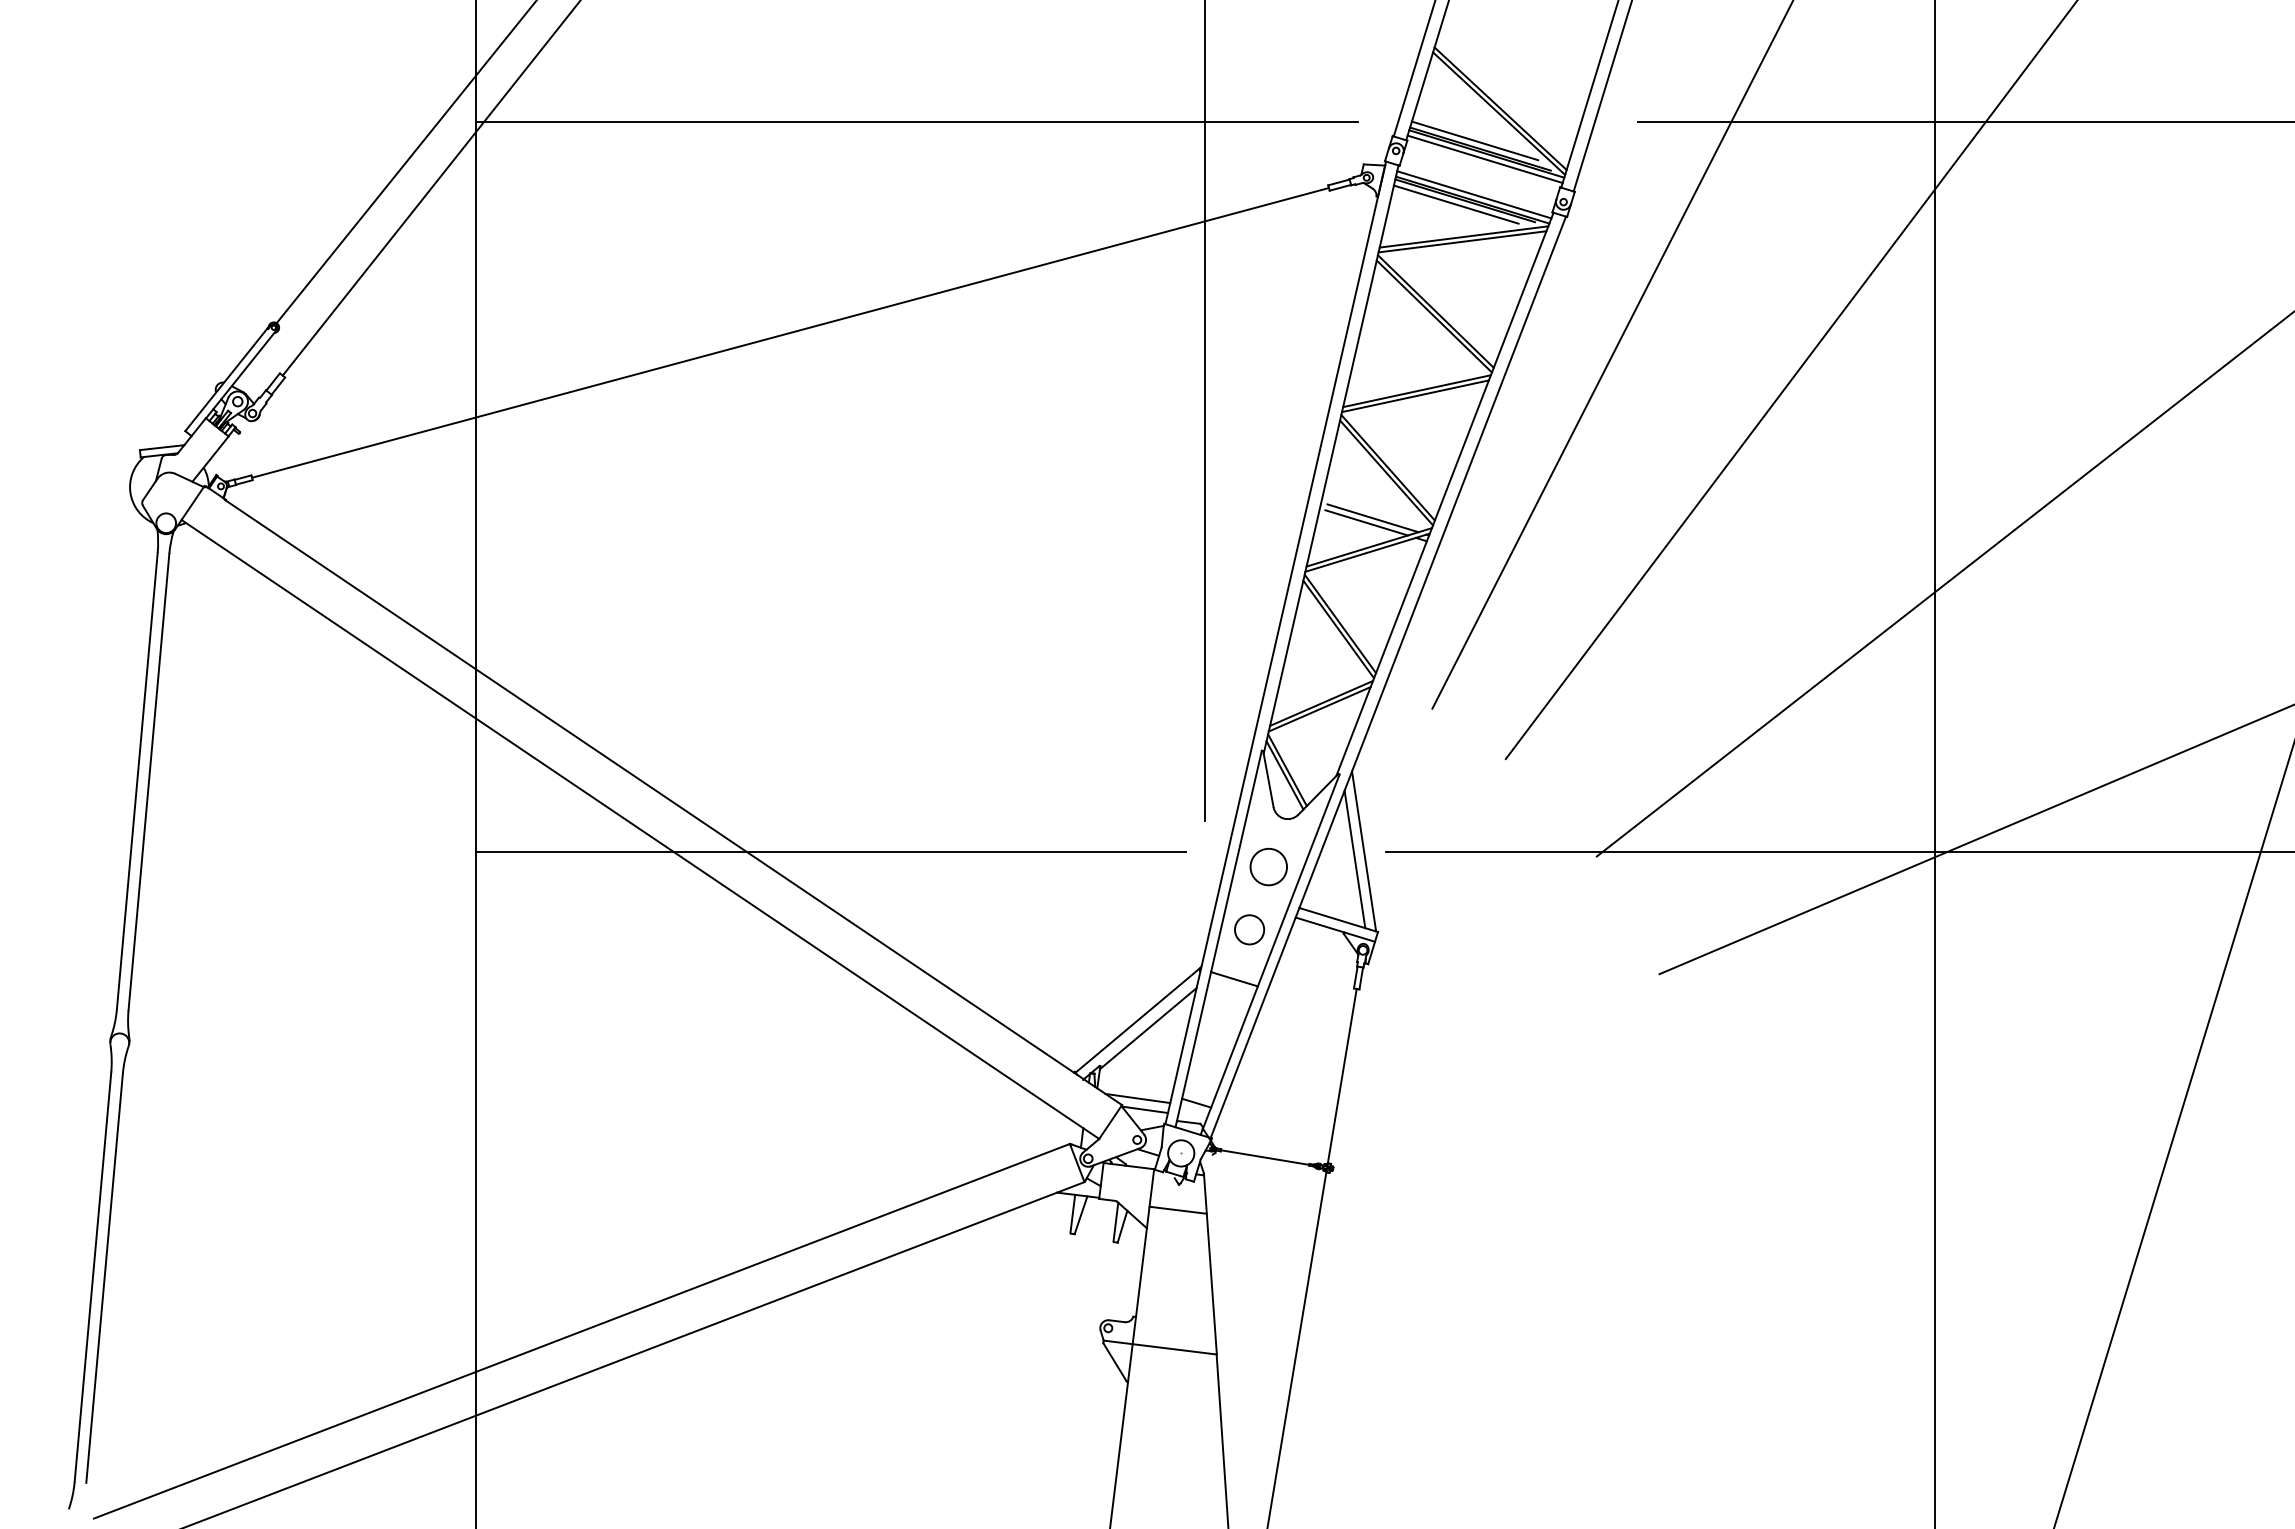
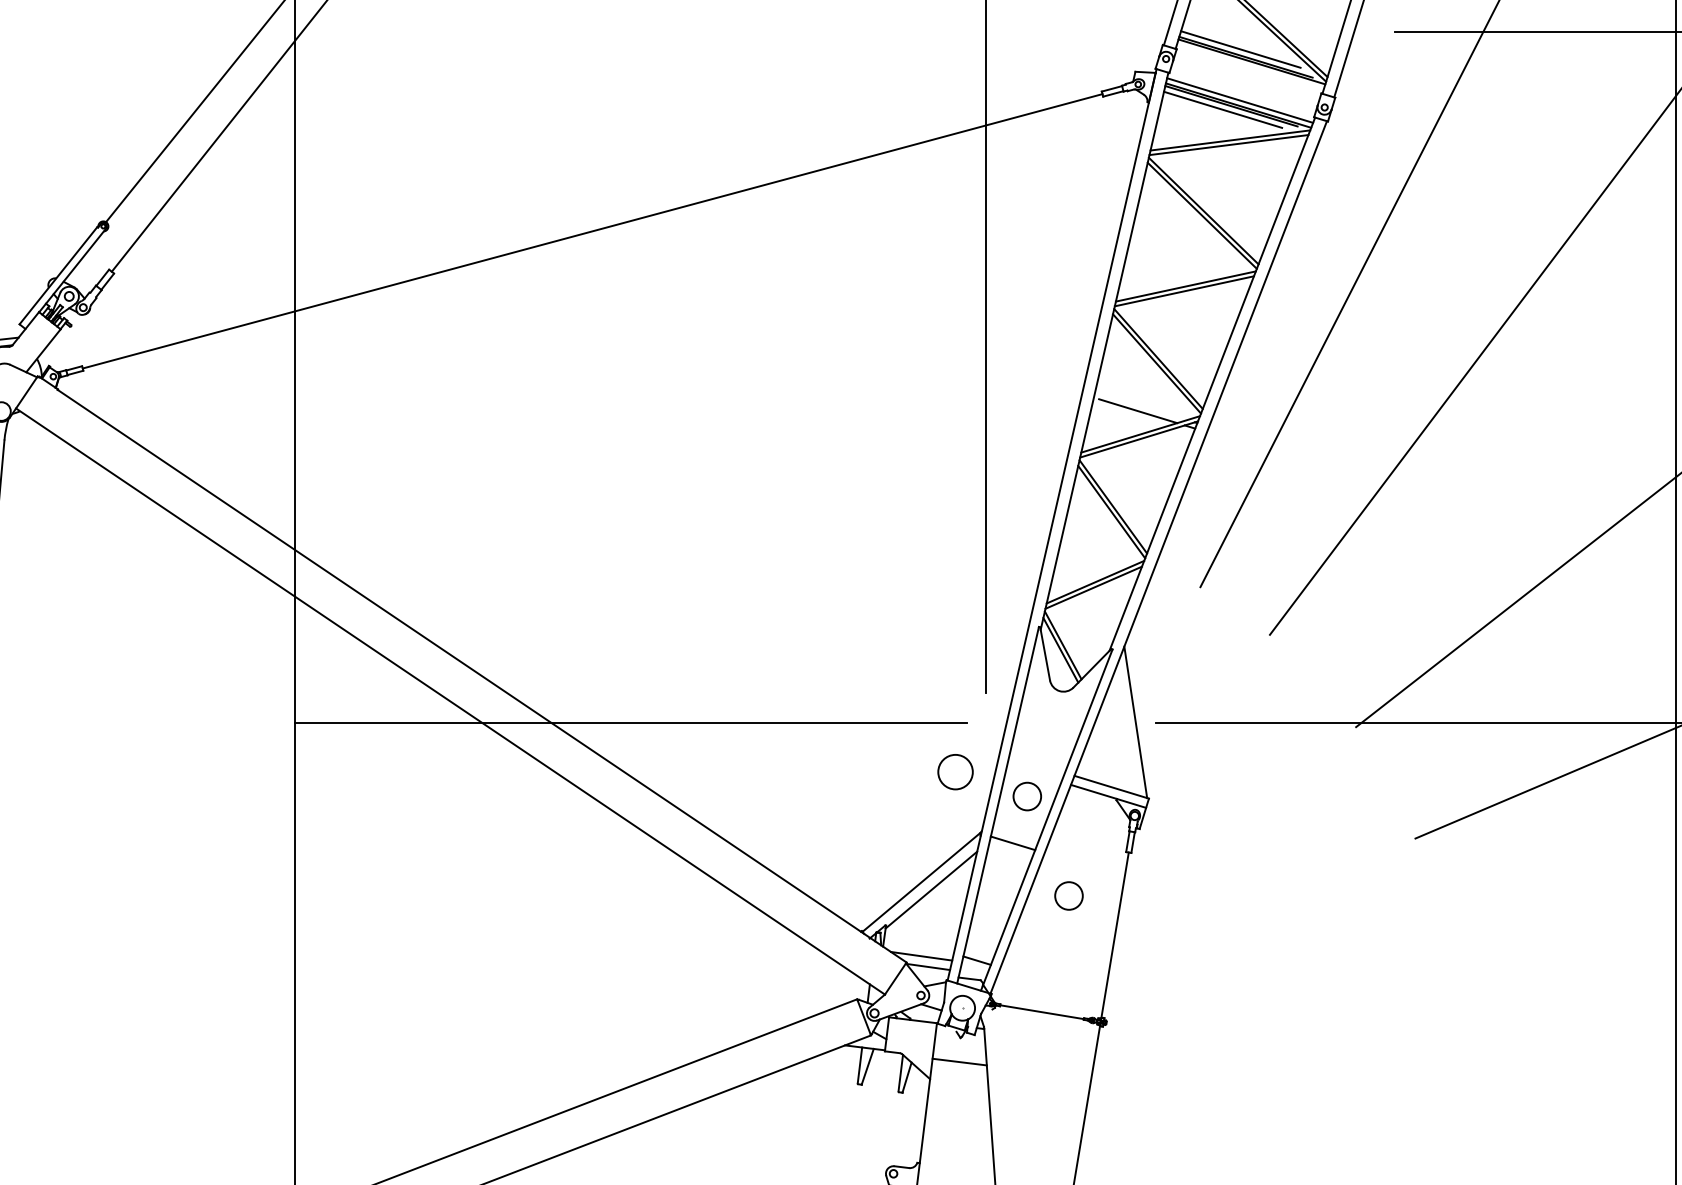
line: (916, 122) -> (711, 32), removed
line: (1484, 159) -> (1249, 67), removed
line: (1372, 518) -> (1143, 407), removed
line: (1354, 859) -> (1126, 729), removed
circle: (1268, 866) -> (955, 771), moved
circle: (1293, 1034) -> (1068, 895), added

